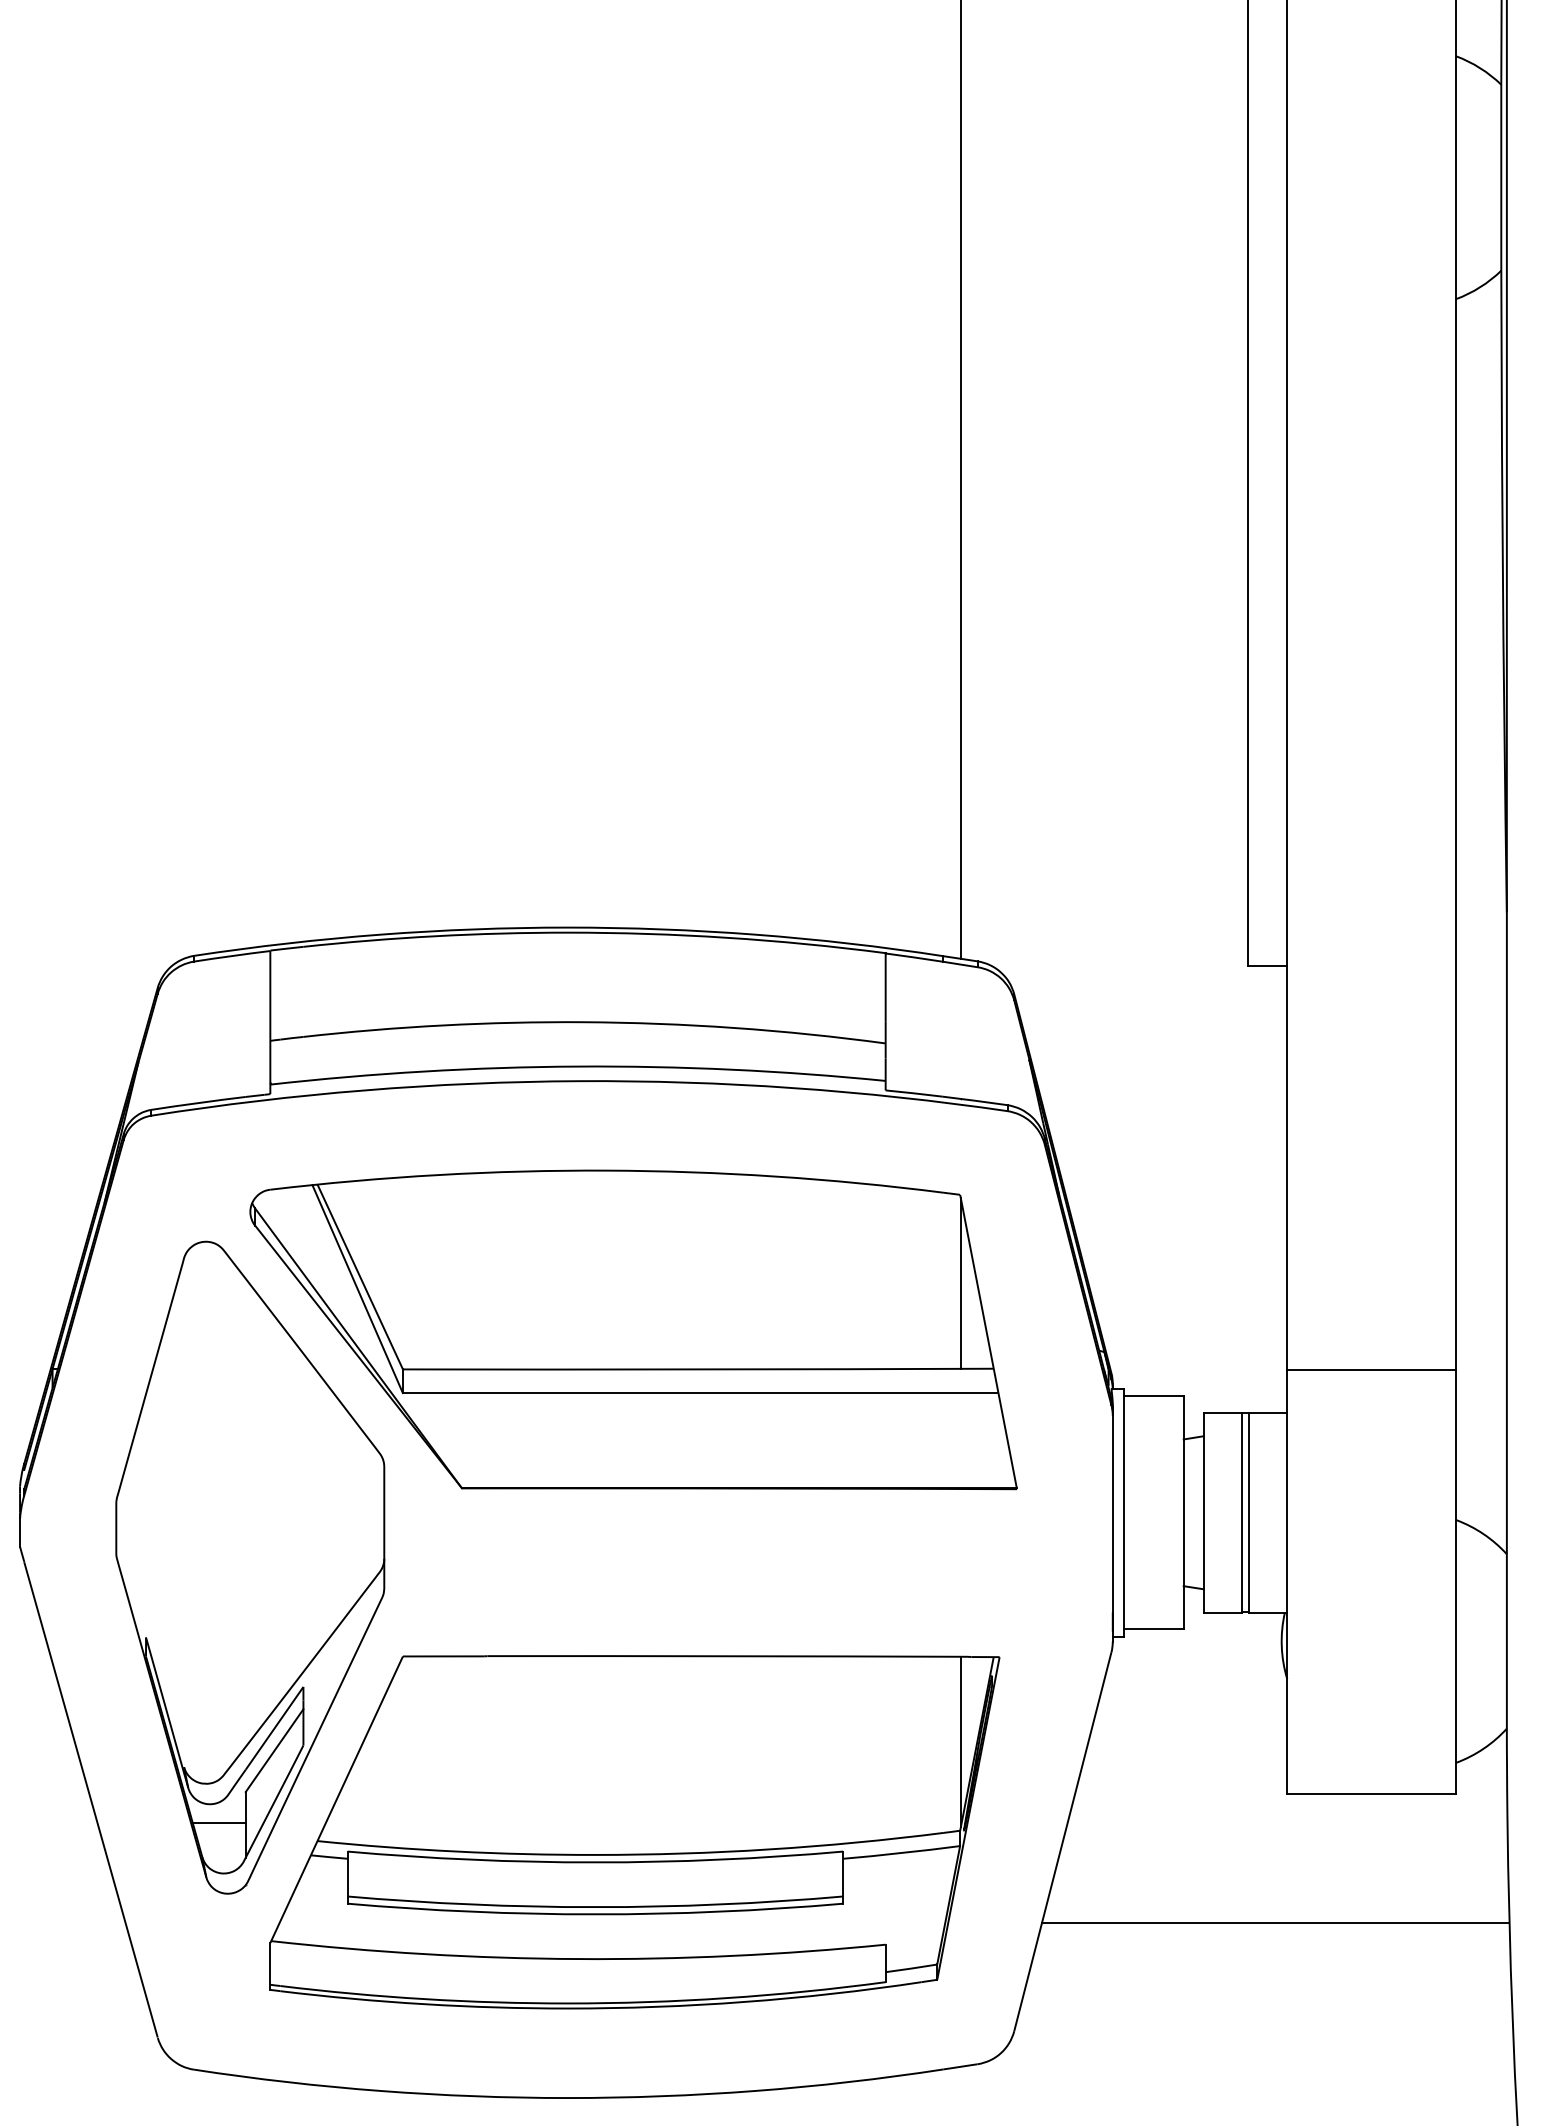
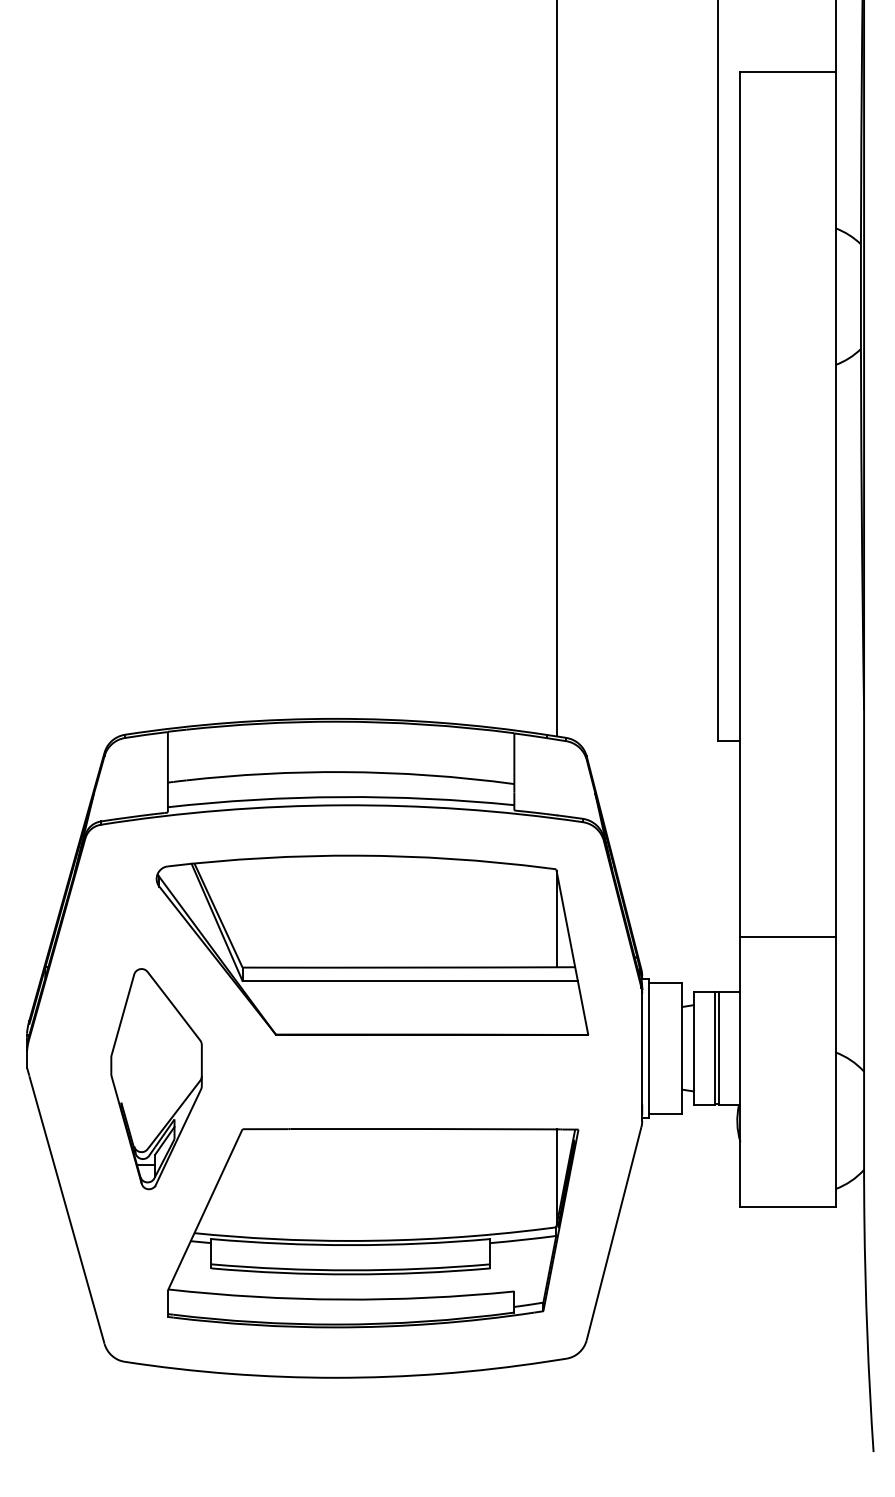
line: (1370, 1371) -> (787, 937), moved
part: (250, 1566) -> (156, 1078), size x0.6
line: (1274, 1923) -> (733, 1279), removed

